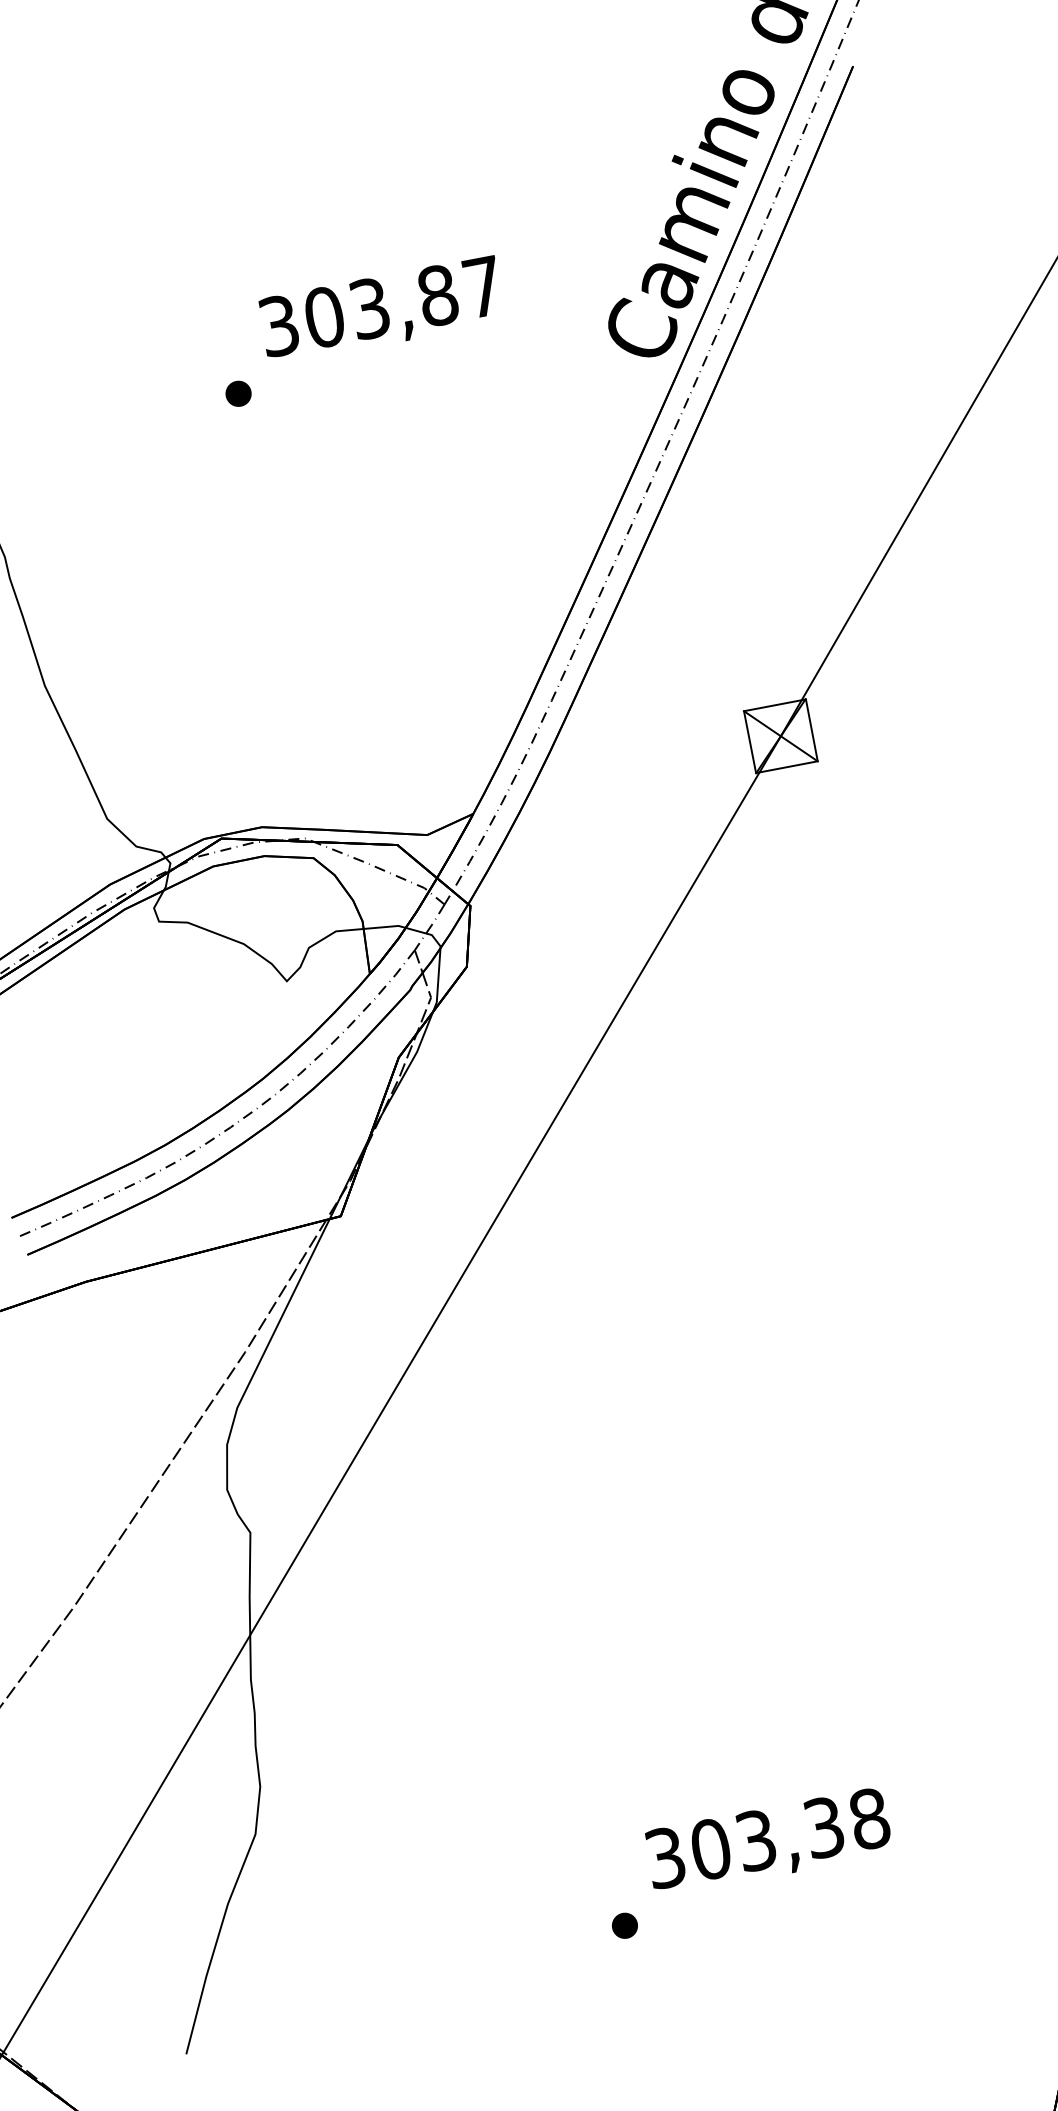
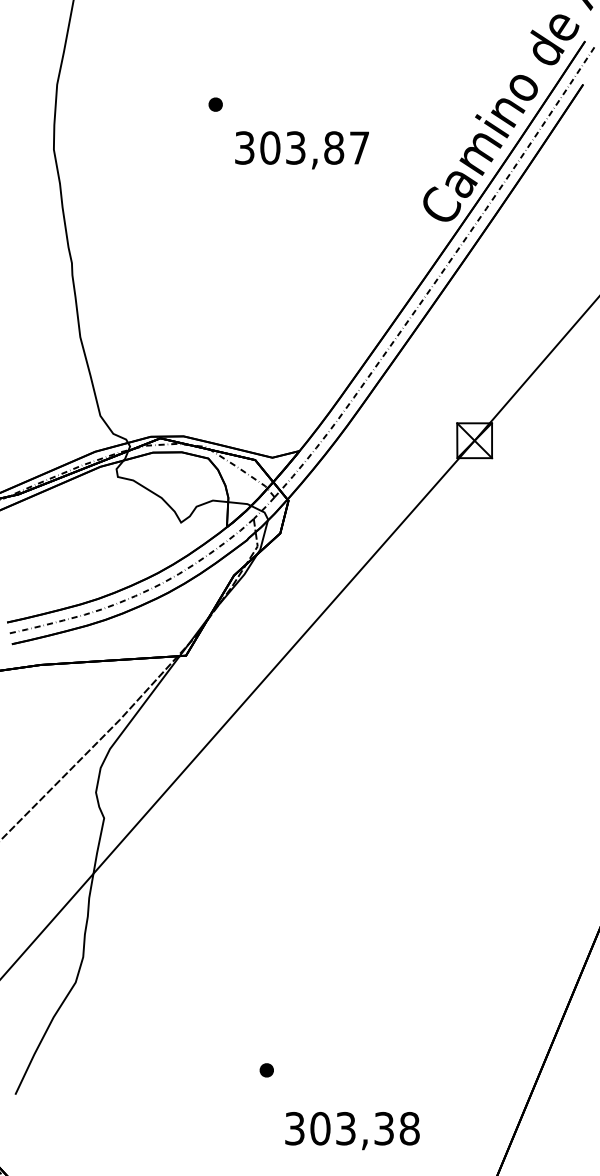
text: (380, 311) -> (301, 150), moved
part: (238, 393) -> (215, 104), moved
text: (768, 1843) -> (352, 1131), moved

